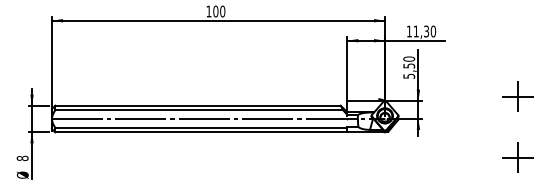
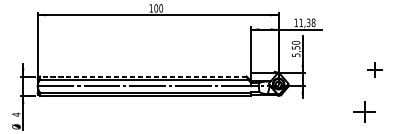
text: (433, 31) -> (313, 22), 11,30 -> 11,38
part: (517, 96) -> (374, 69), size x0.7
line: (198, 105) -> (143, 76), solid -> dashed
part: (517, 157) -> (364, 111), moved
text: (22, 158) -> (16, 114), 8 -> 4

